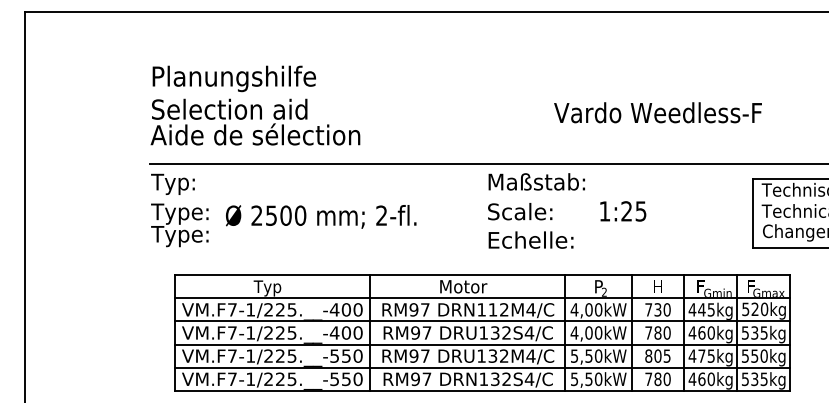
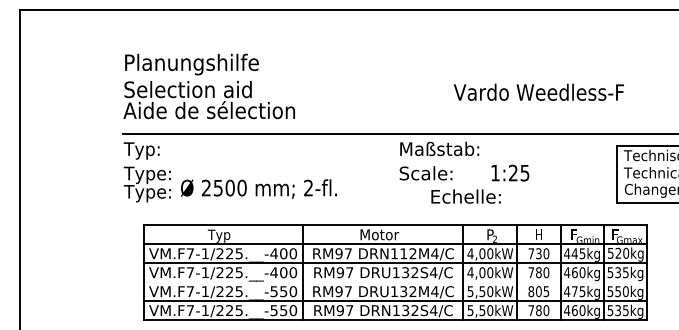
text: (321, 216) -> (259, 188), moved
text: (530, 239) -> (465, 196), moved
line: (482, 344) -> (395, 282), removed

